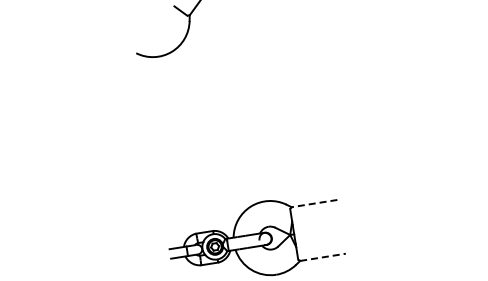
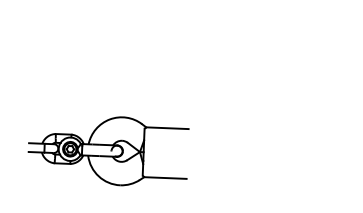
line: (314, 203) -> (167, 128), dashed -> solid
line: (323, 257) -> (165, 178), dashed -> solid

